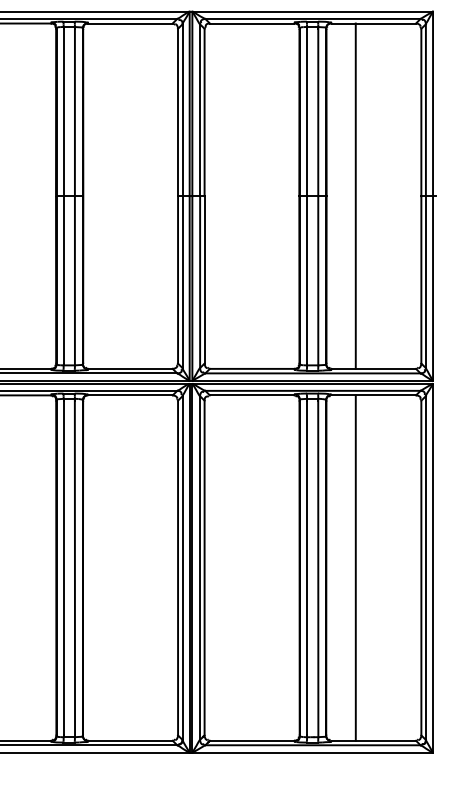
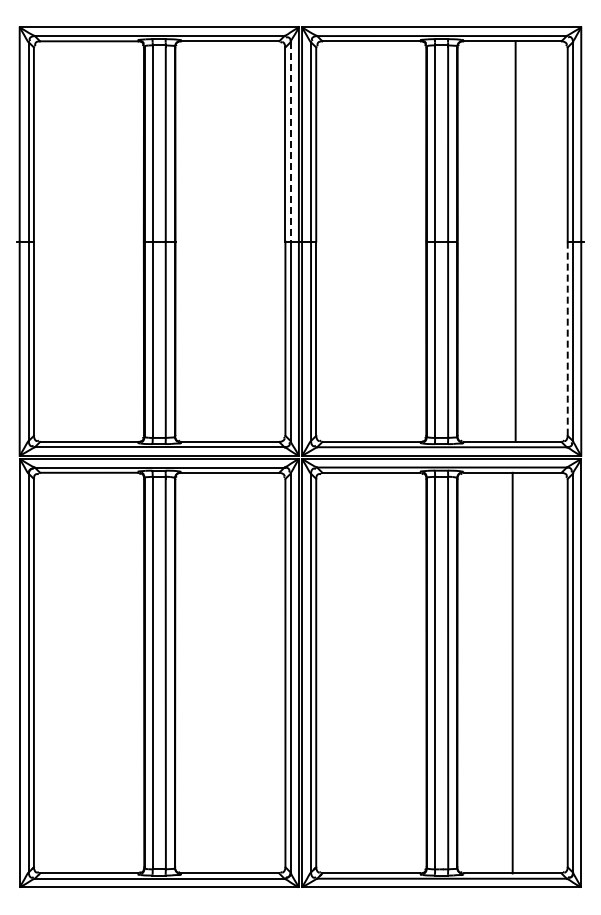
line: (182, 109) -> (290, 141), solid -> dashed
line: (355, 196) -> (515, 241), moved
line: (421, 280) -> (567, 339), solid -> dashed
line: (355, 567) -> (512, 672), moved

